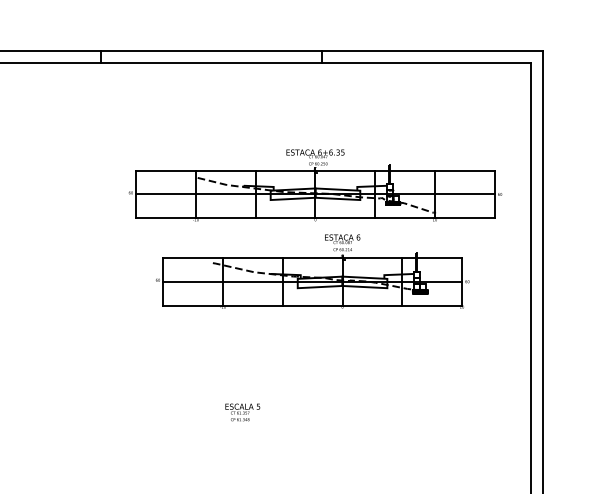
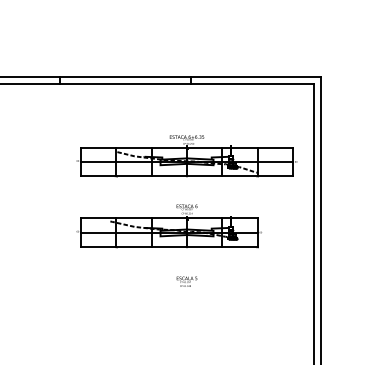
part: (311, 271) -> (168, 226), moved
text: (241, 411) -> (186, 281), moved

